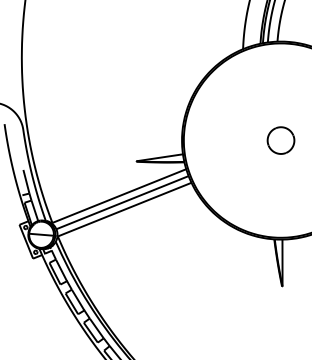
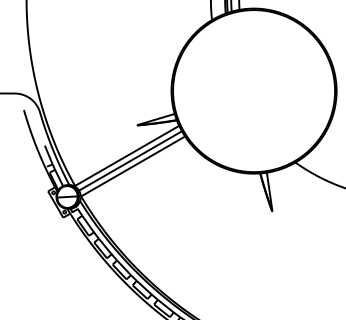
part: (281, 141) -> (254, 91), removed

